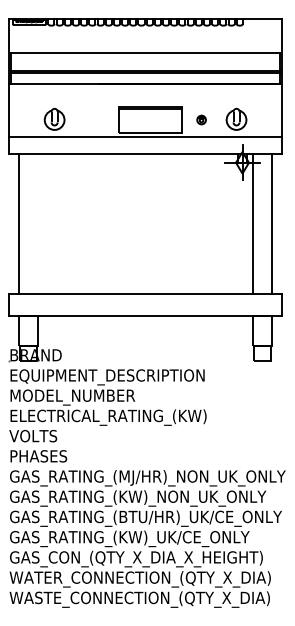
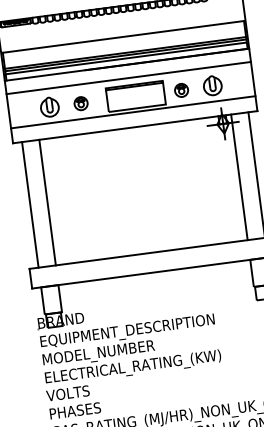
line: (145, 76) -> (126, 58), added
line: (145, 98) -> (128, 77), added
part: (89, 119) -> (81, 103), added
part: (201, 119) -> (181, 89), size x1.67
line: (38, 223) -> (47, 202), added

